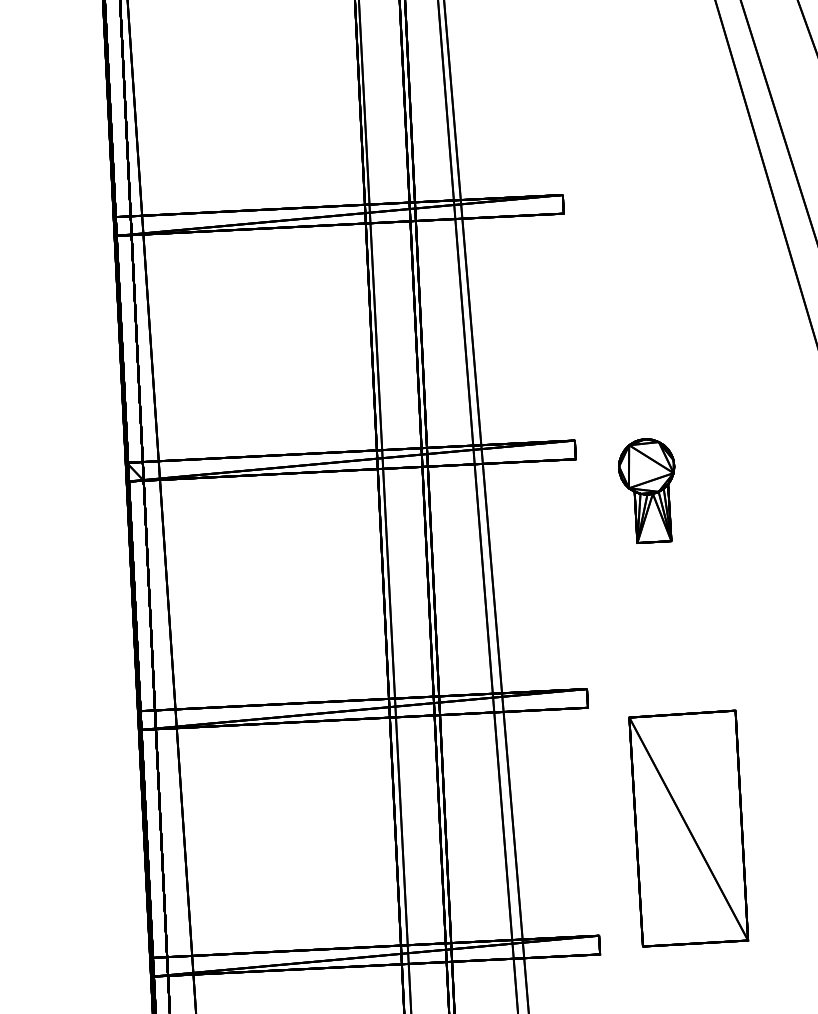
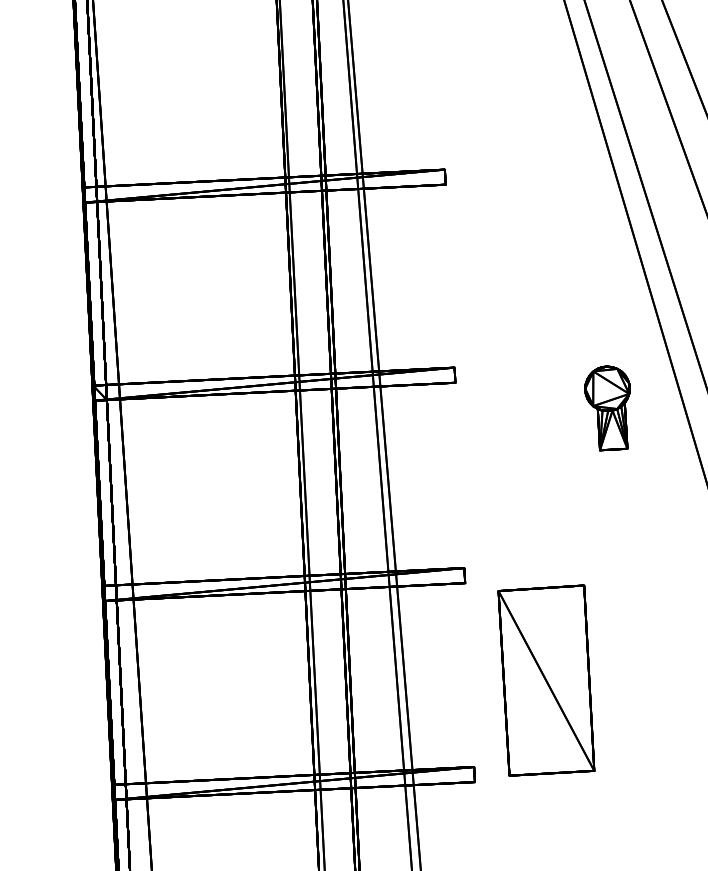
part: (646, 491) -> (607, 408), moved

